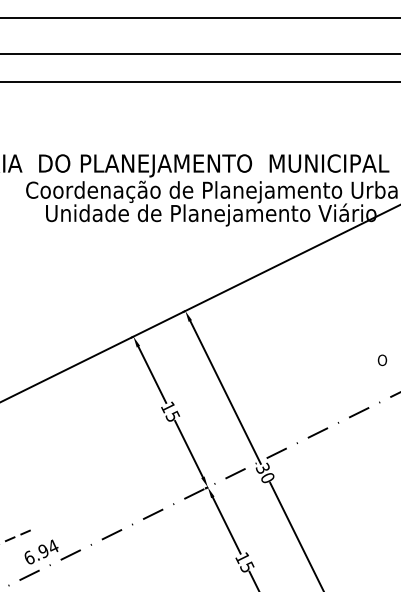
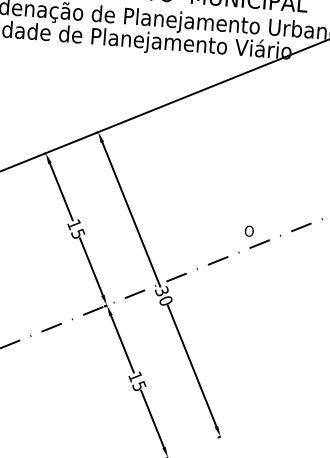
text: (382, 360) -> (249, 231), moved

